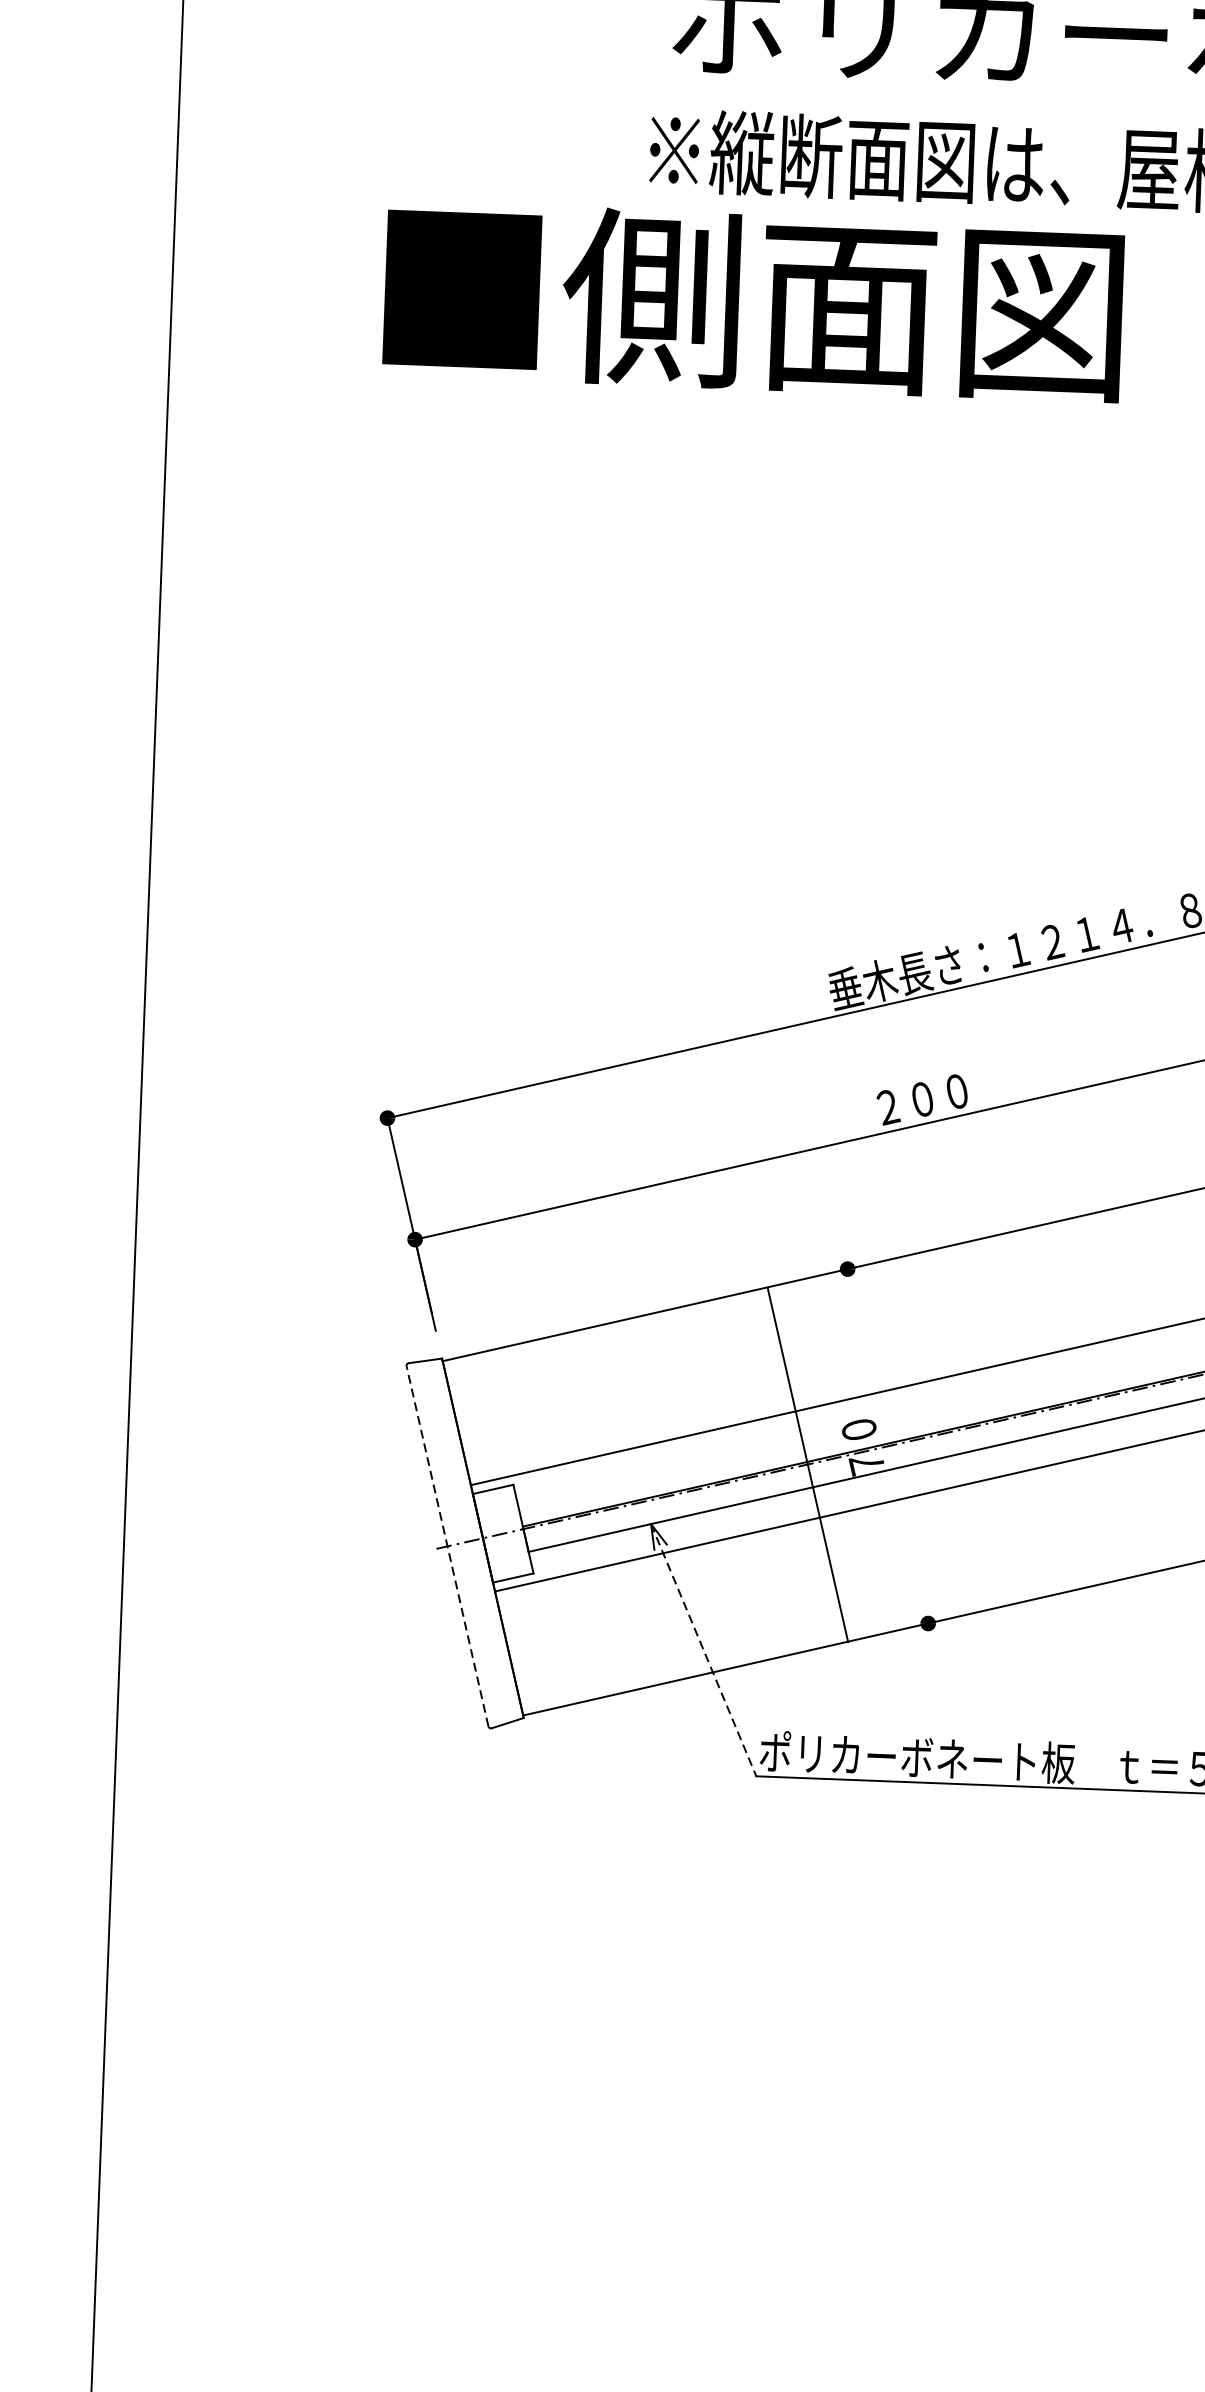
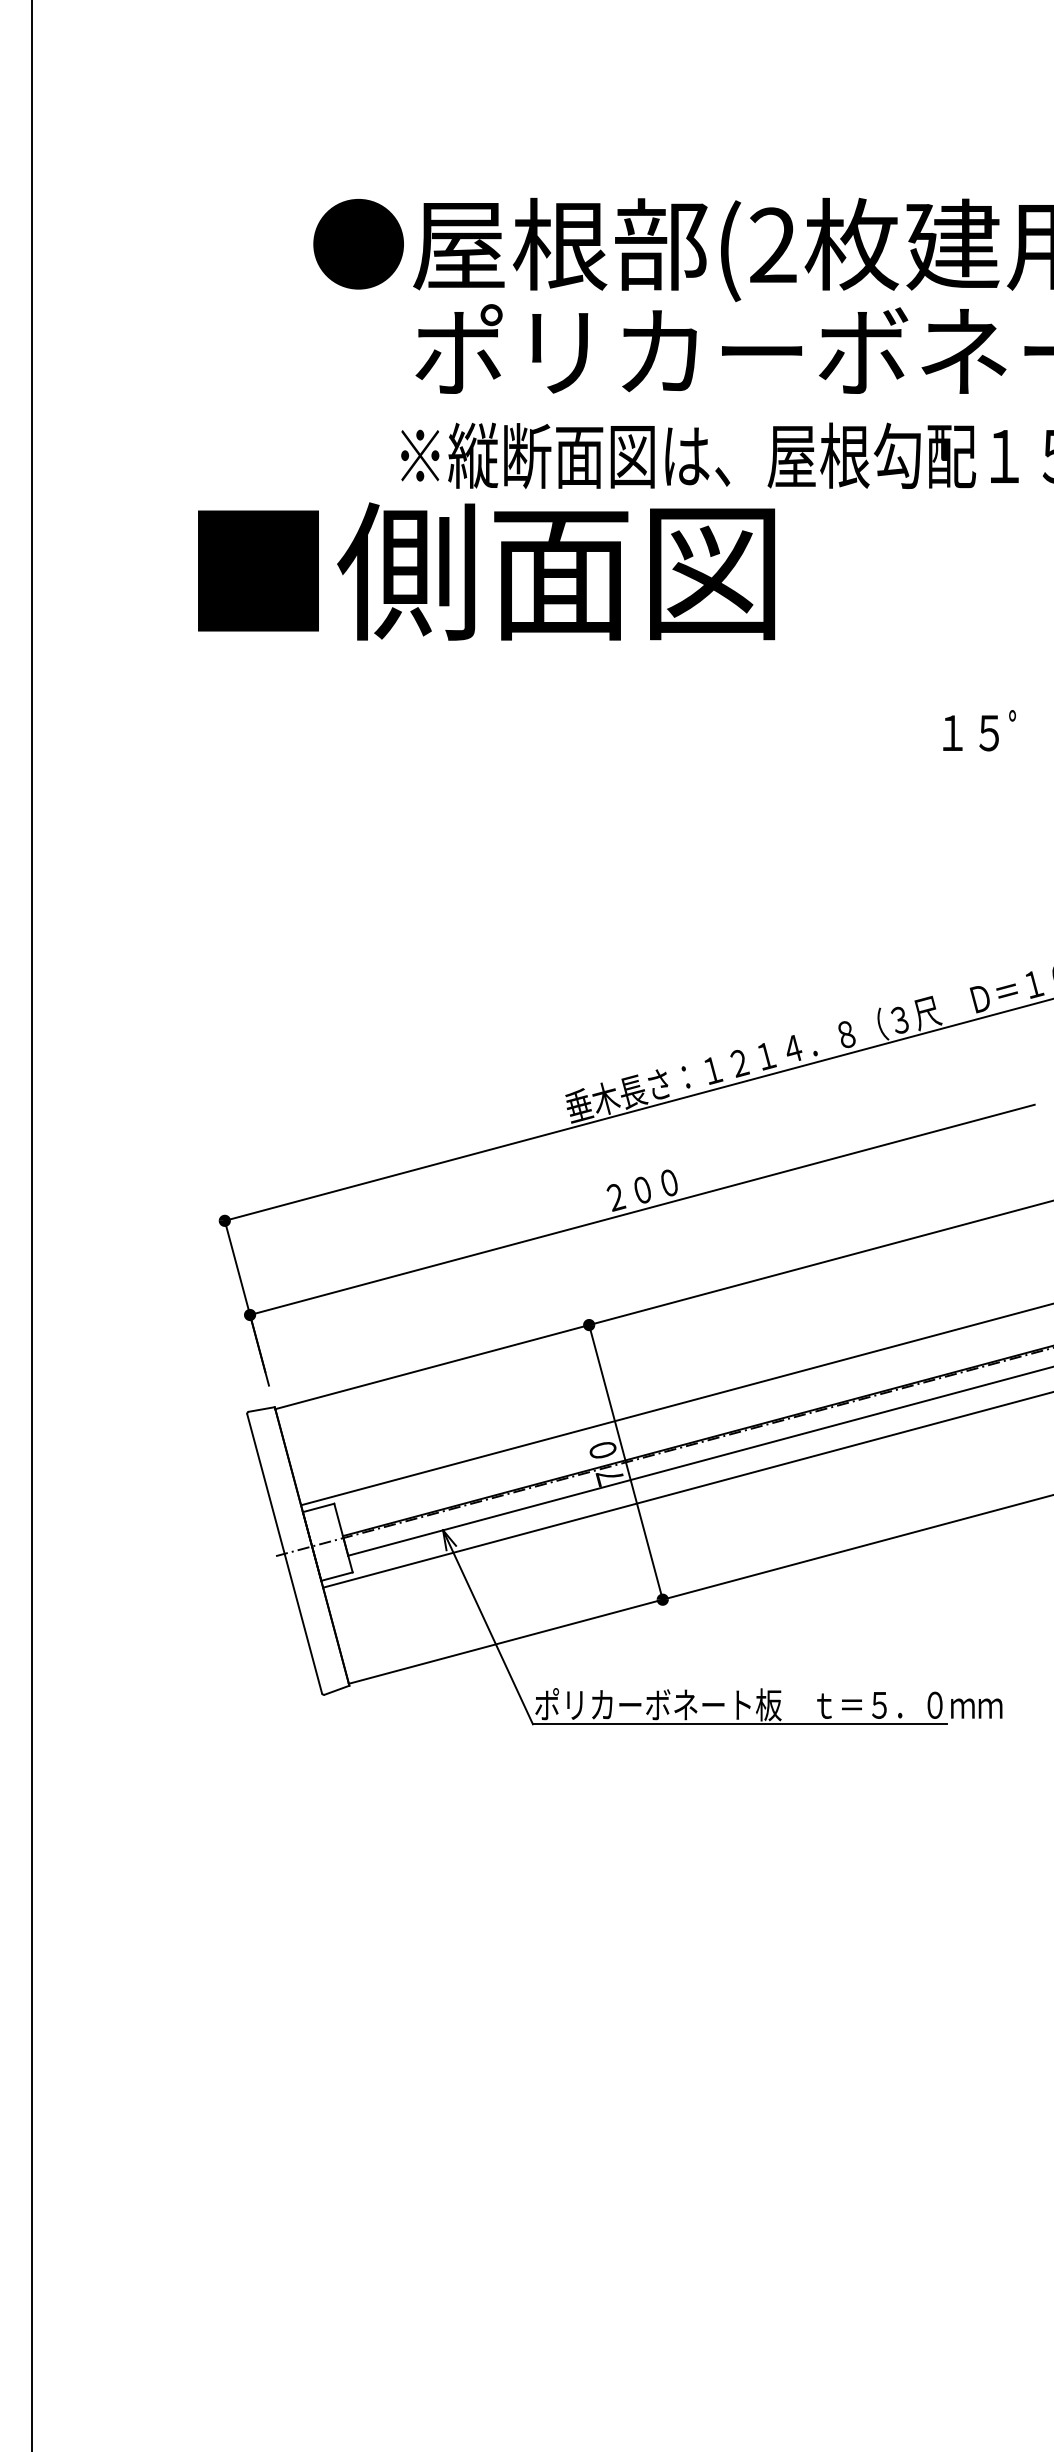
line: (807, 1465) -> (625, 1462), moved
line: (447, 1545) -> (284, 1553), dashed -> solid
line: (704, 1650) -> (488, 1627), dashed -> solid

